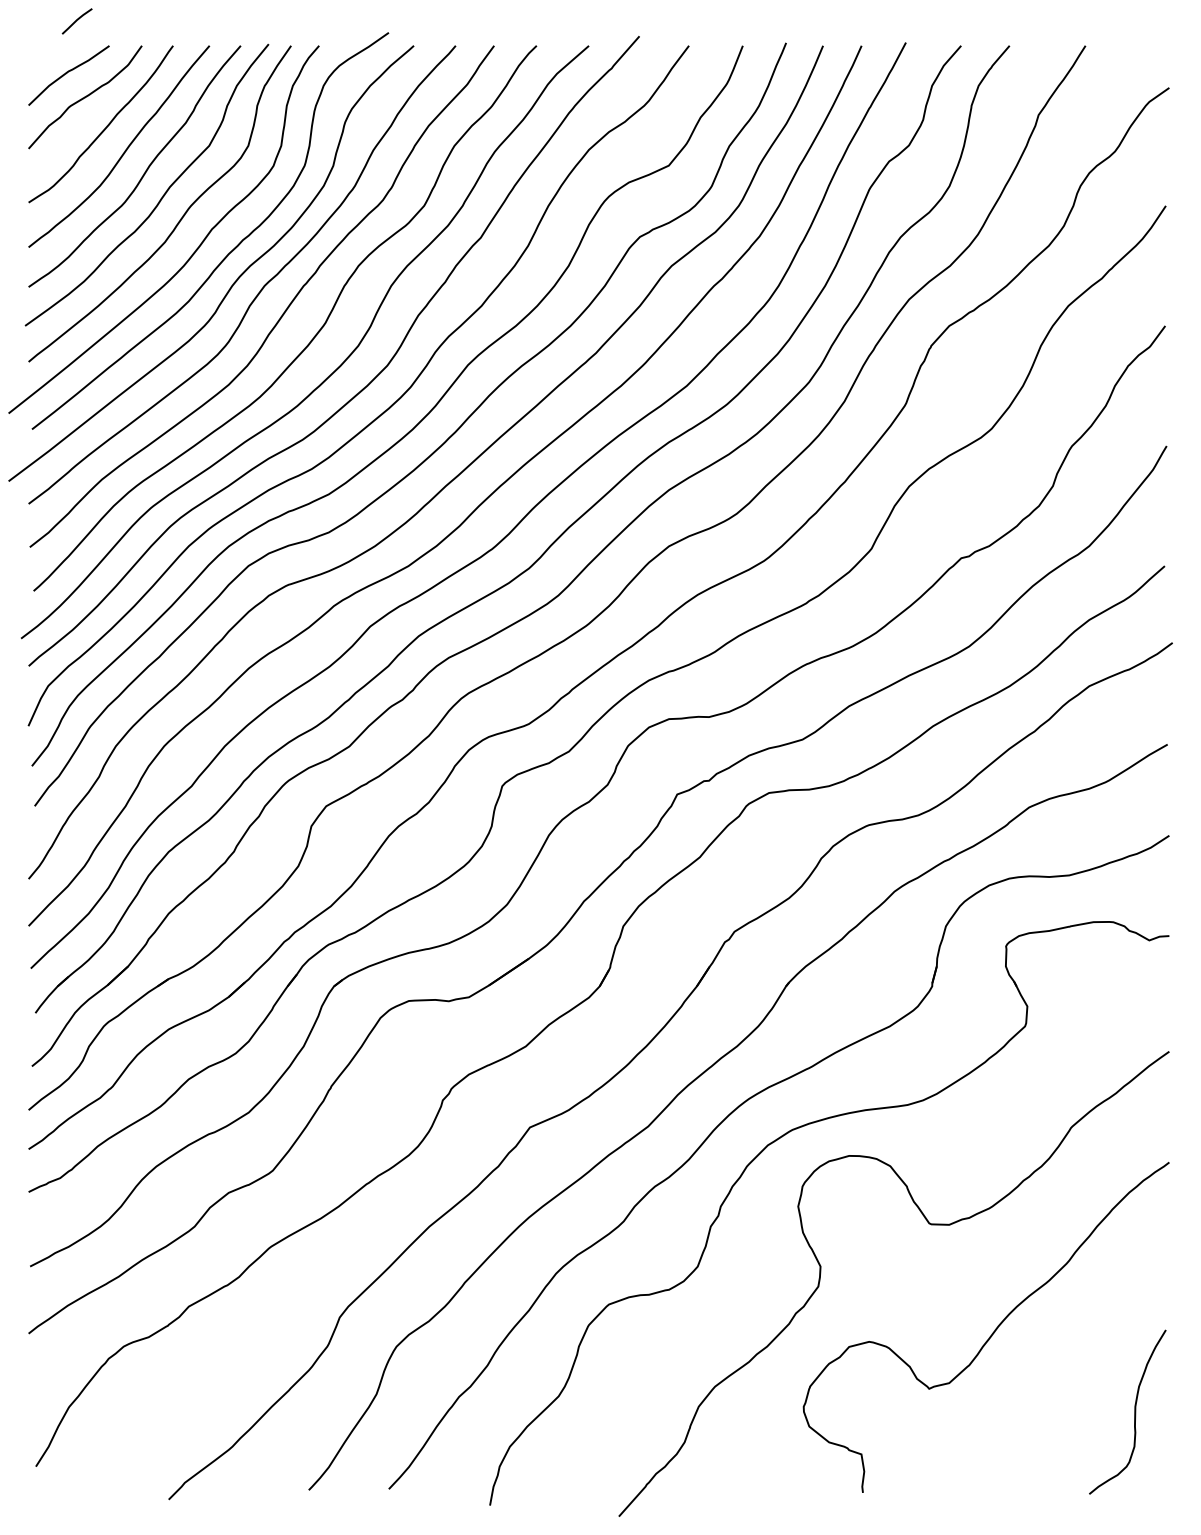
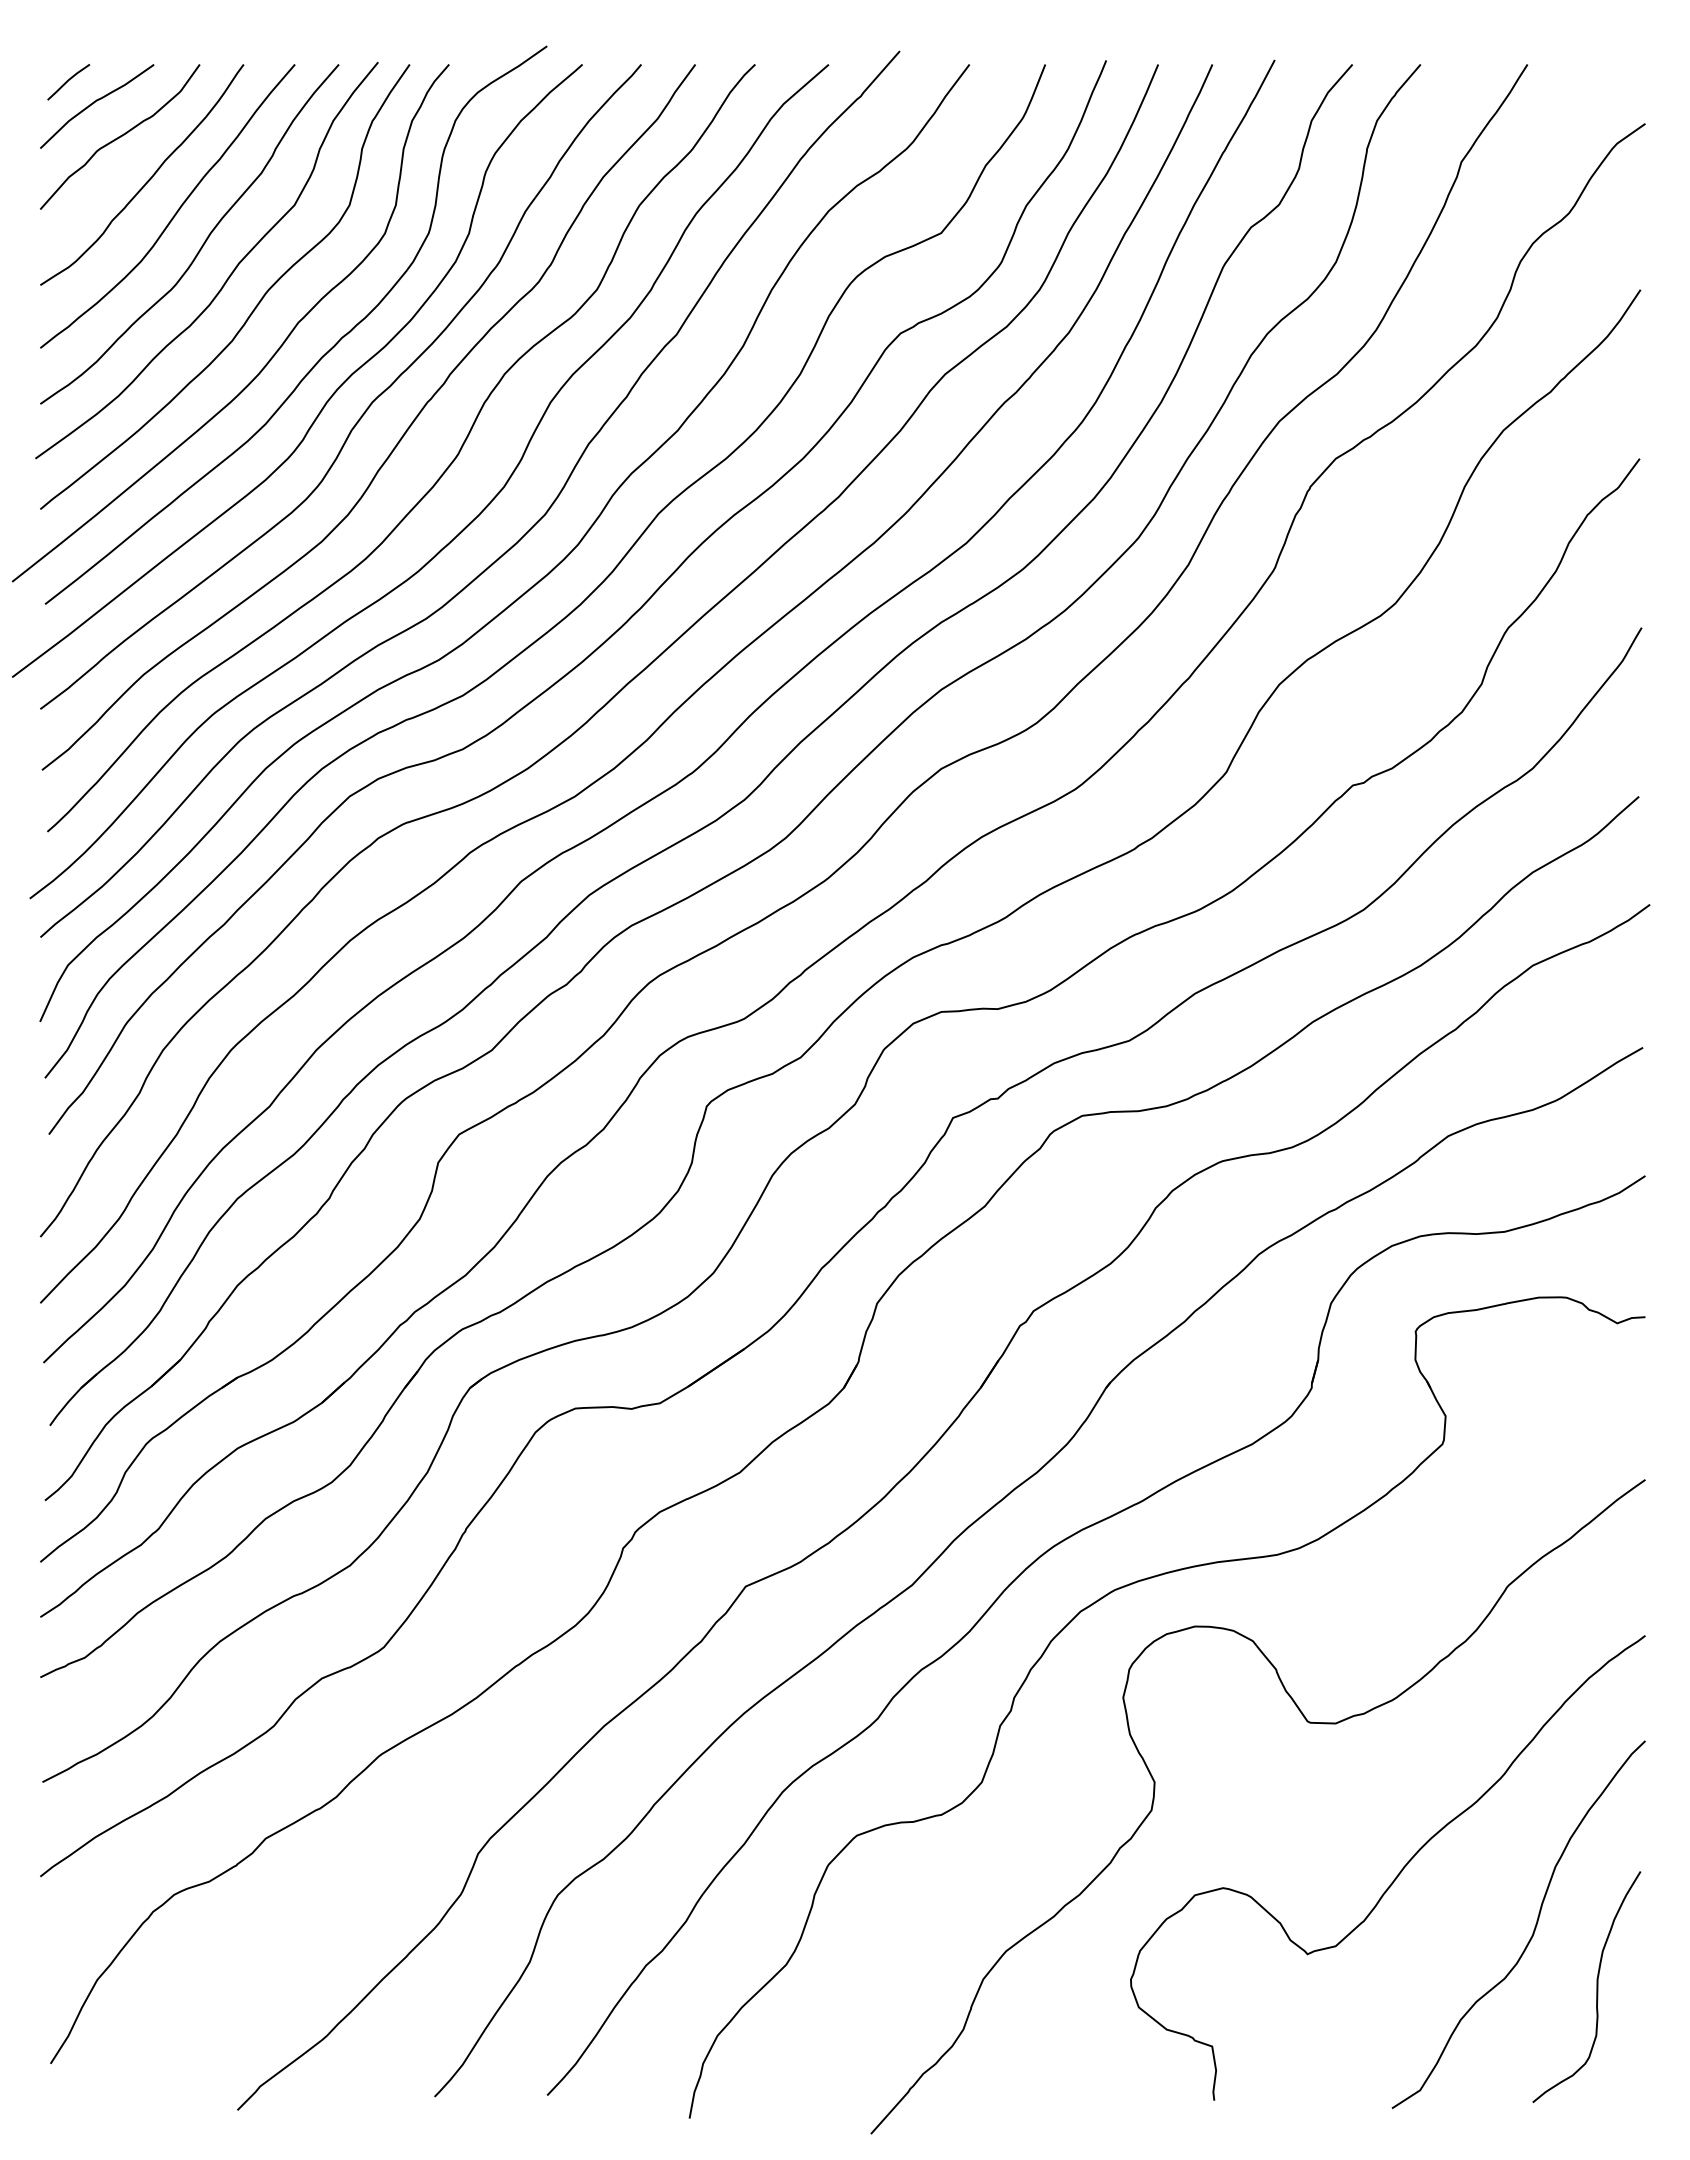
line: (77, 20) -> (68, 81), moved
curve: (1089, 1371) -> (1533, 1929), added

